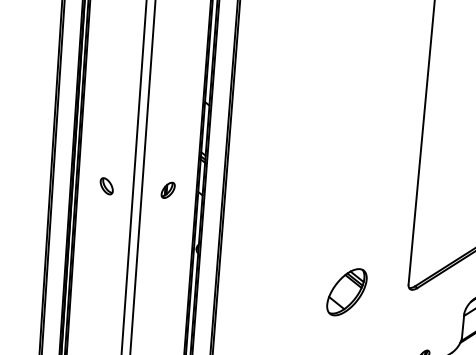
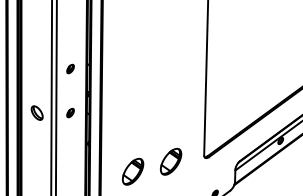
part: (173, 108) -> (70, 68), added
part: (105, 185) -> (36, 112), size x1.6
part: (276, 305) -> (133, 171), added

